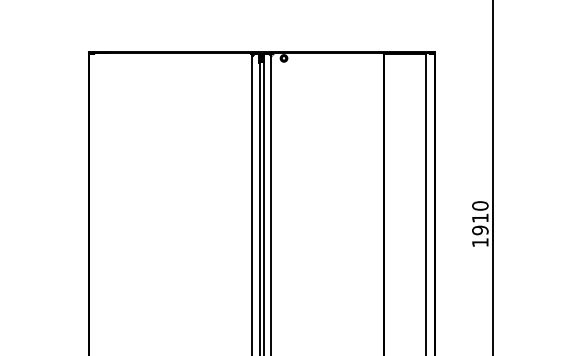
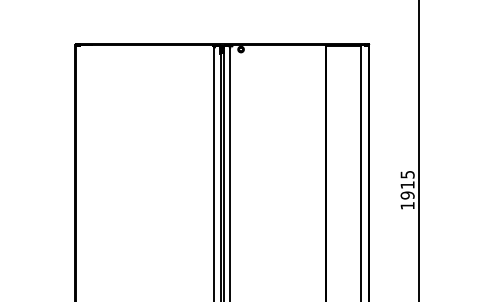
text: (480, 205) -> (407, 174), 1910 -> 1915

